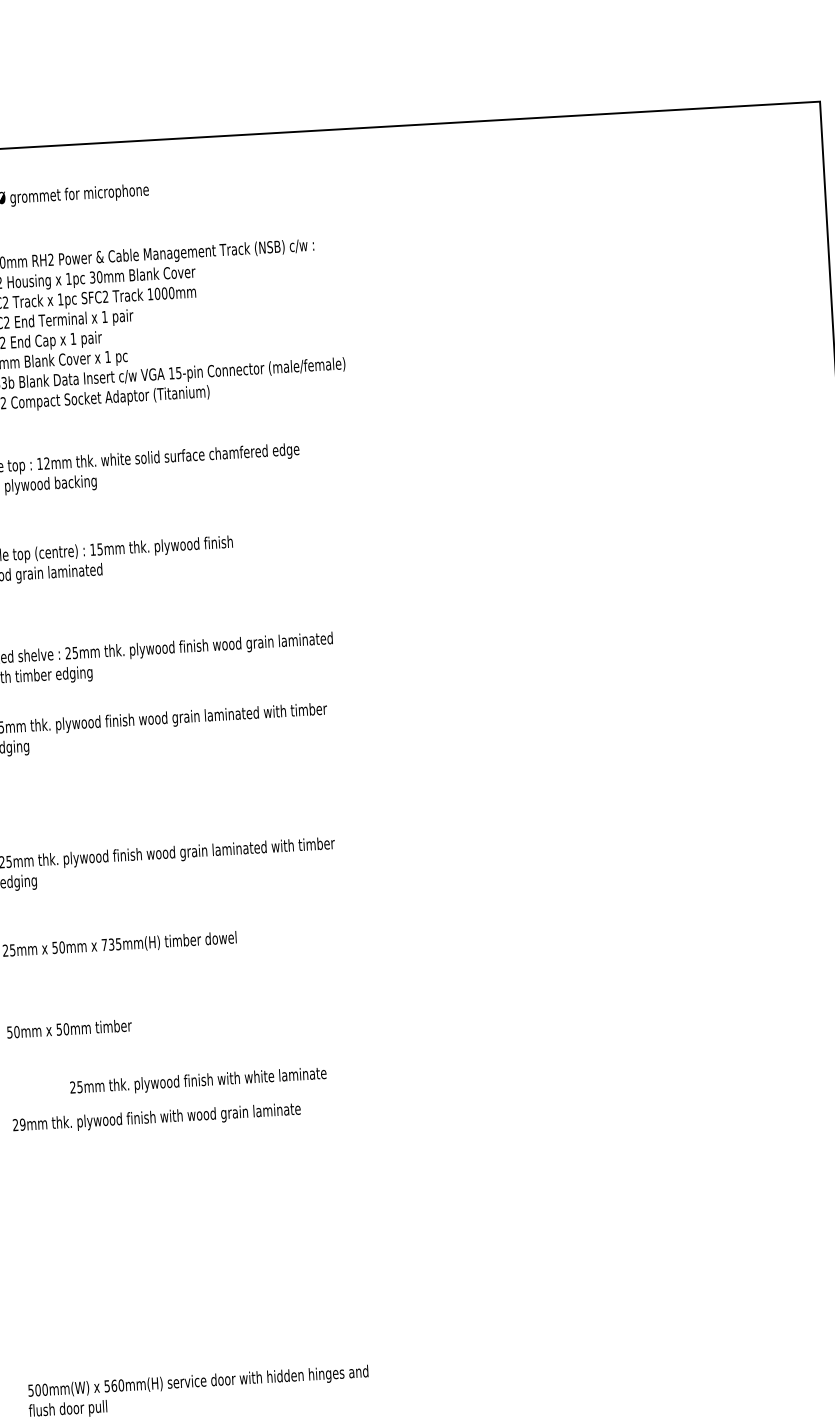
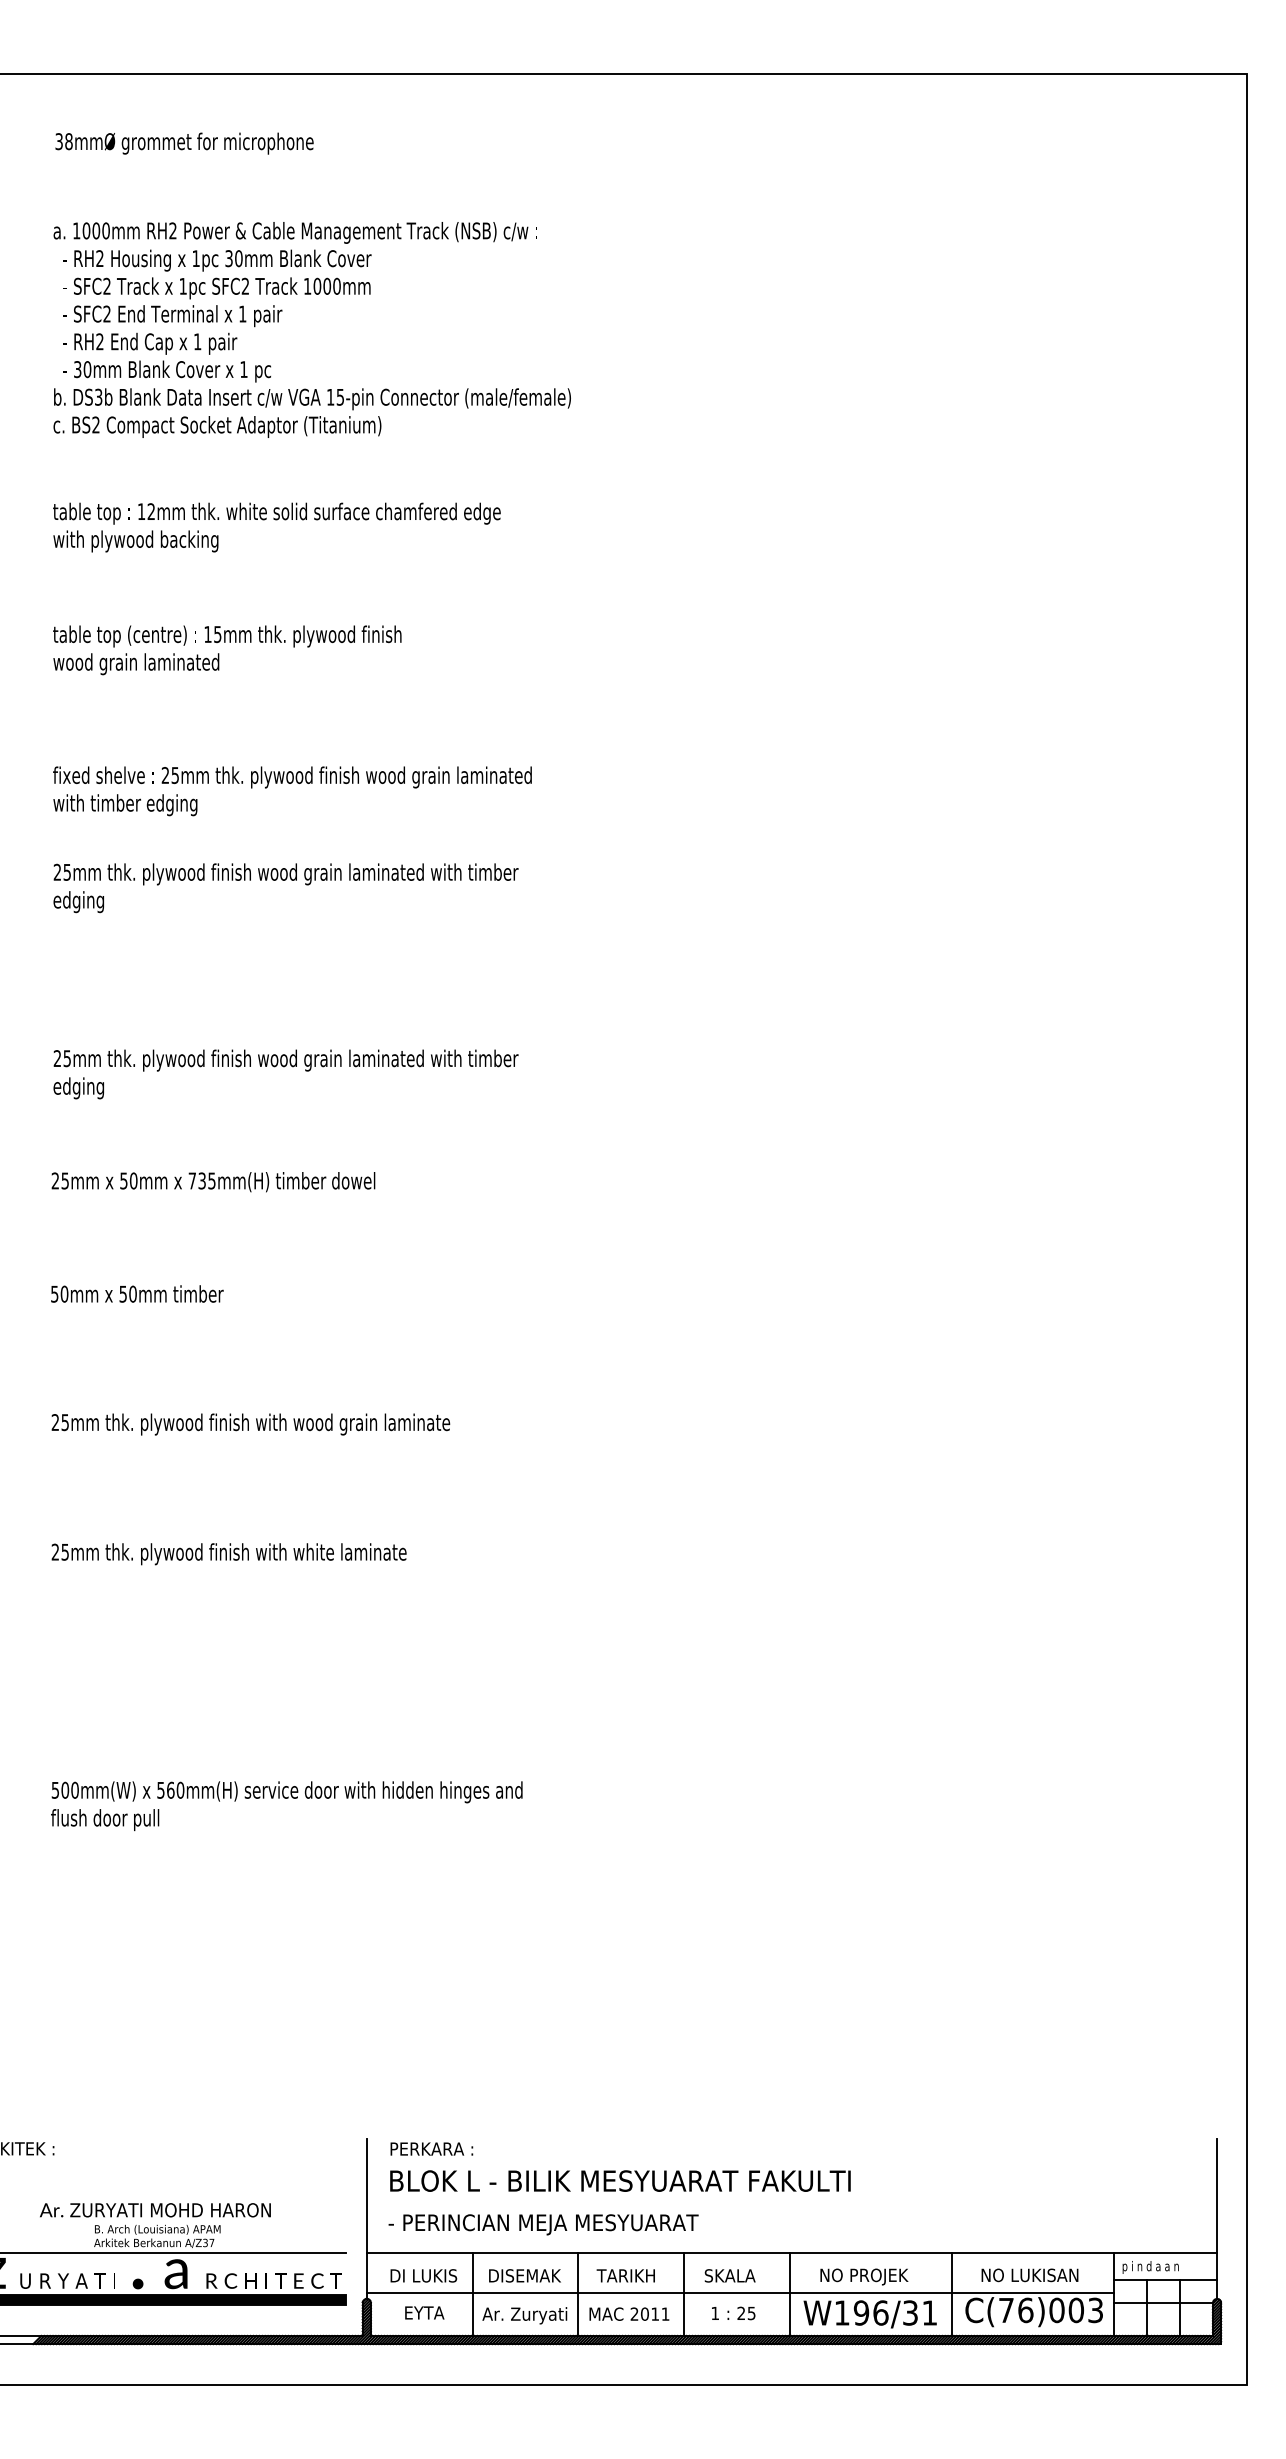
text: (197, 1081) -> (228, 1554), moved
text: (22, 1124) -> (65, 1422), 29mm -> 25mm

